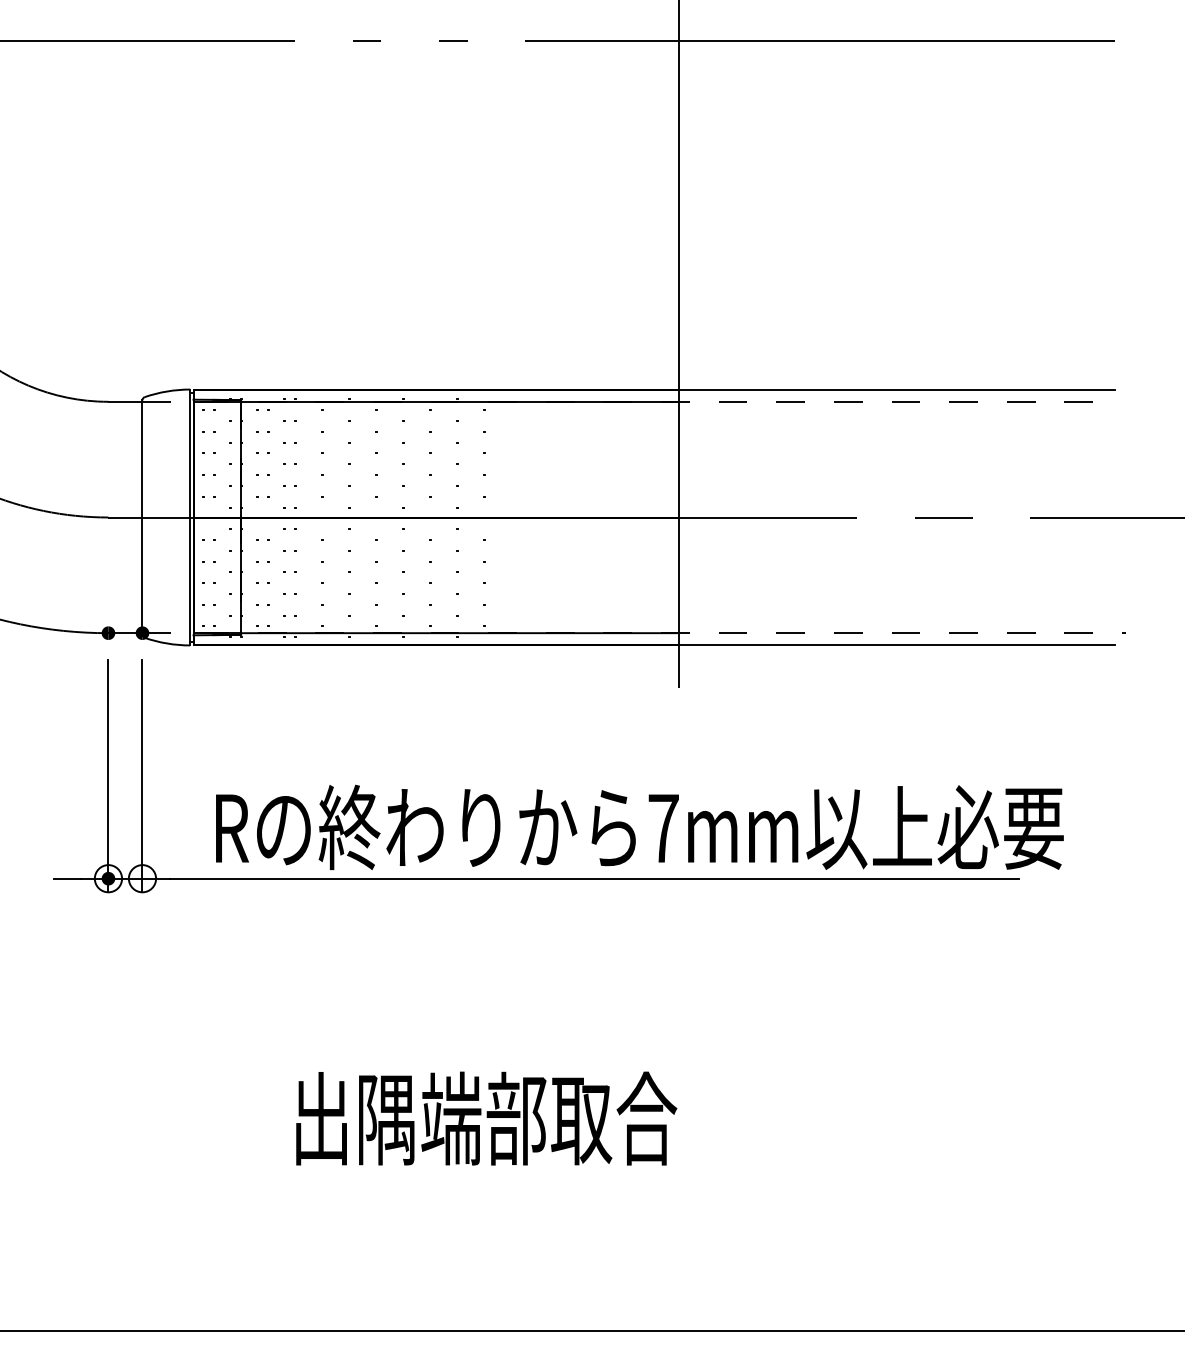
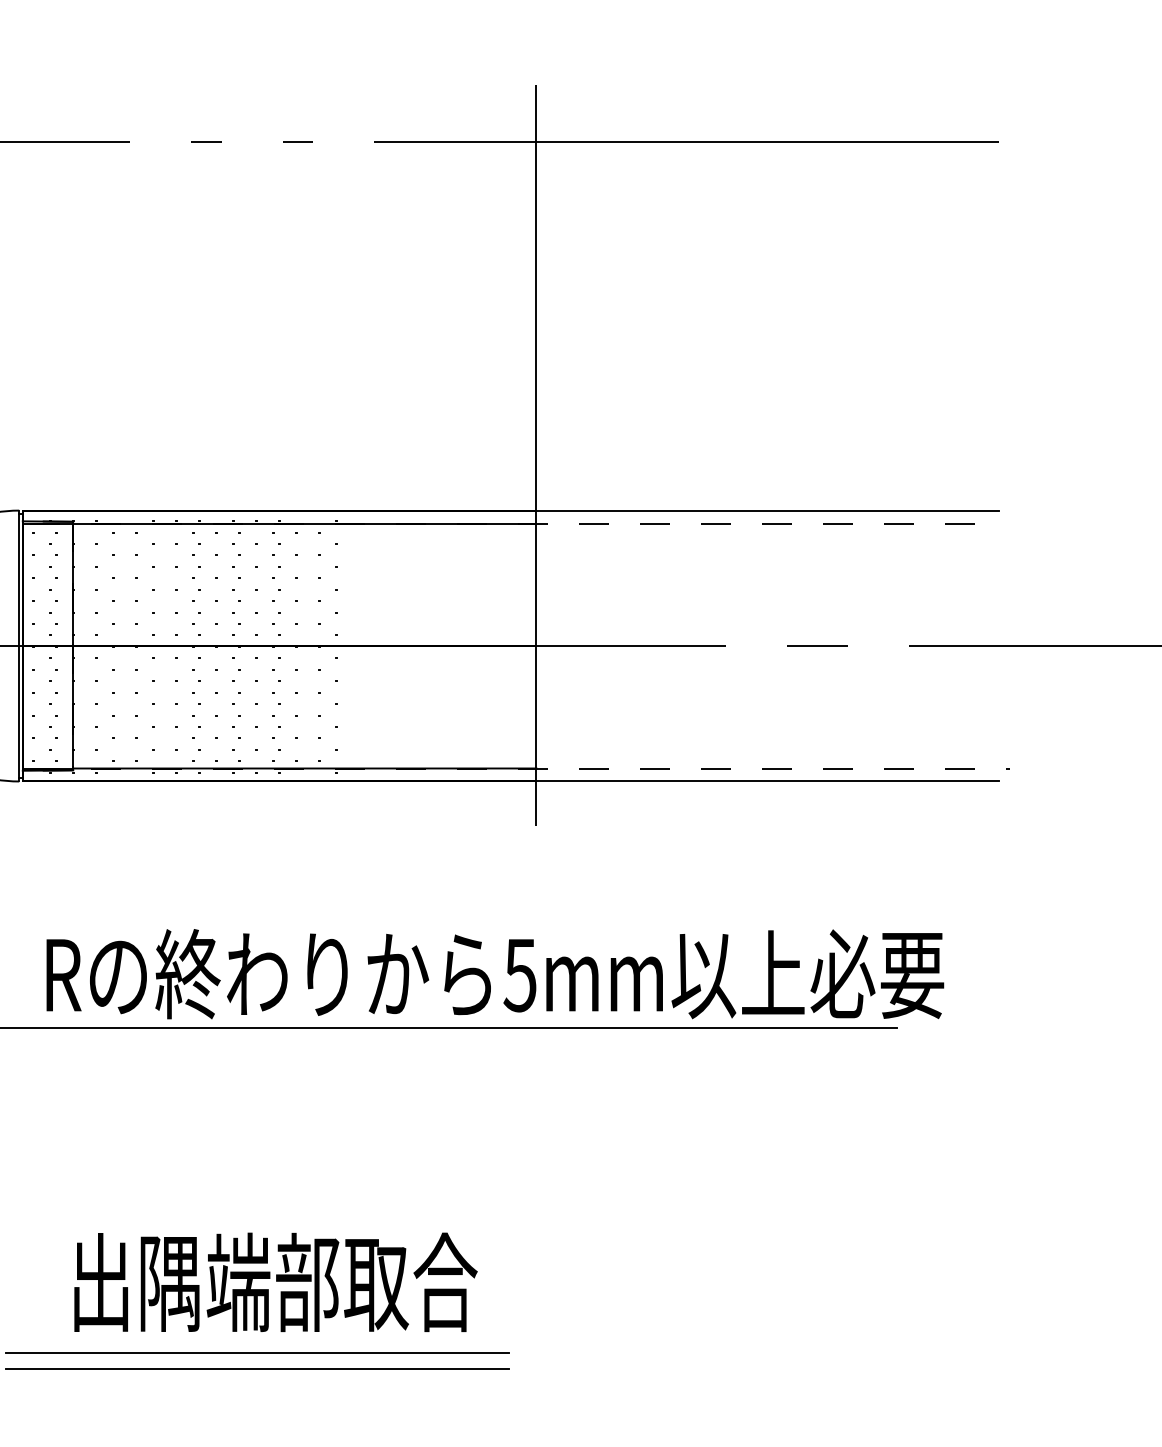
text: (662, 828) -> (519, 975), 7mm -> 5mm
text: (486, 1118) -> (275, 1282), moved
line: (414, 1185) -> (256, 1353), added
line: (414, 1200) -> (256, 1369), added

